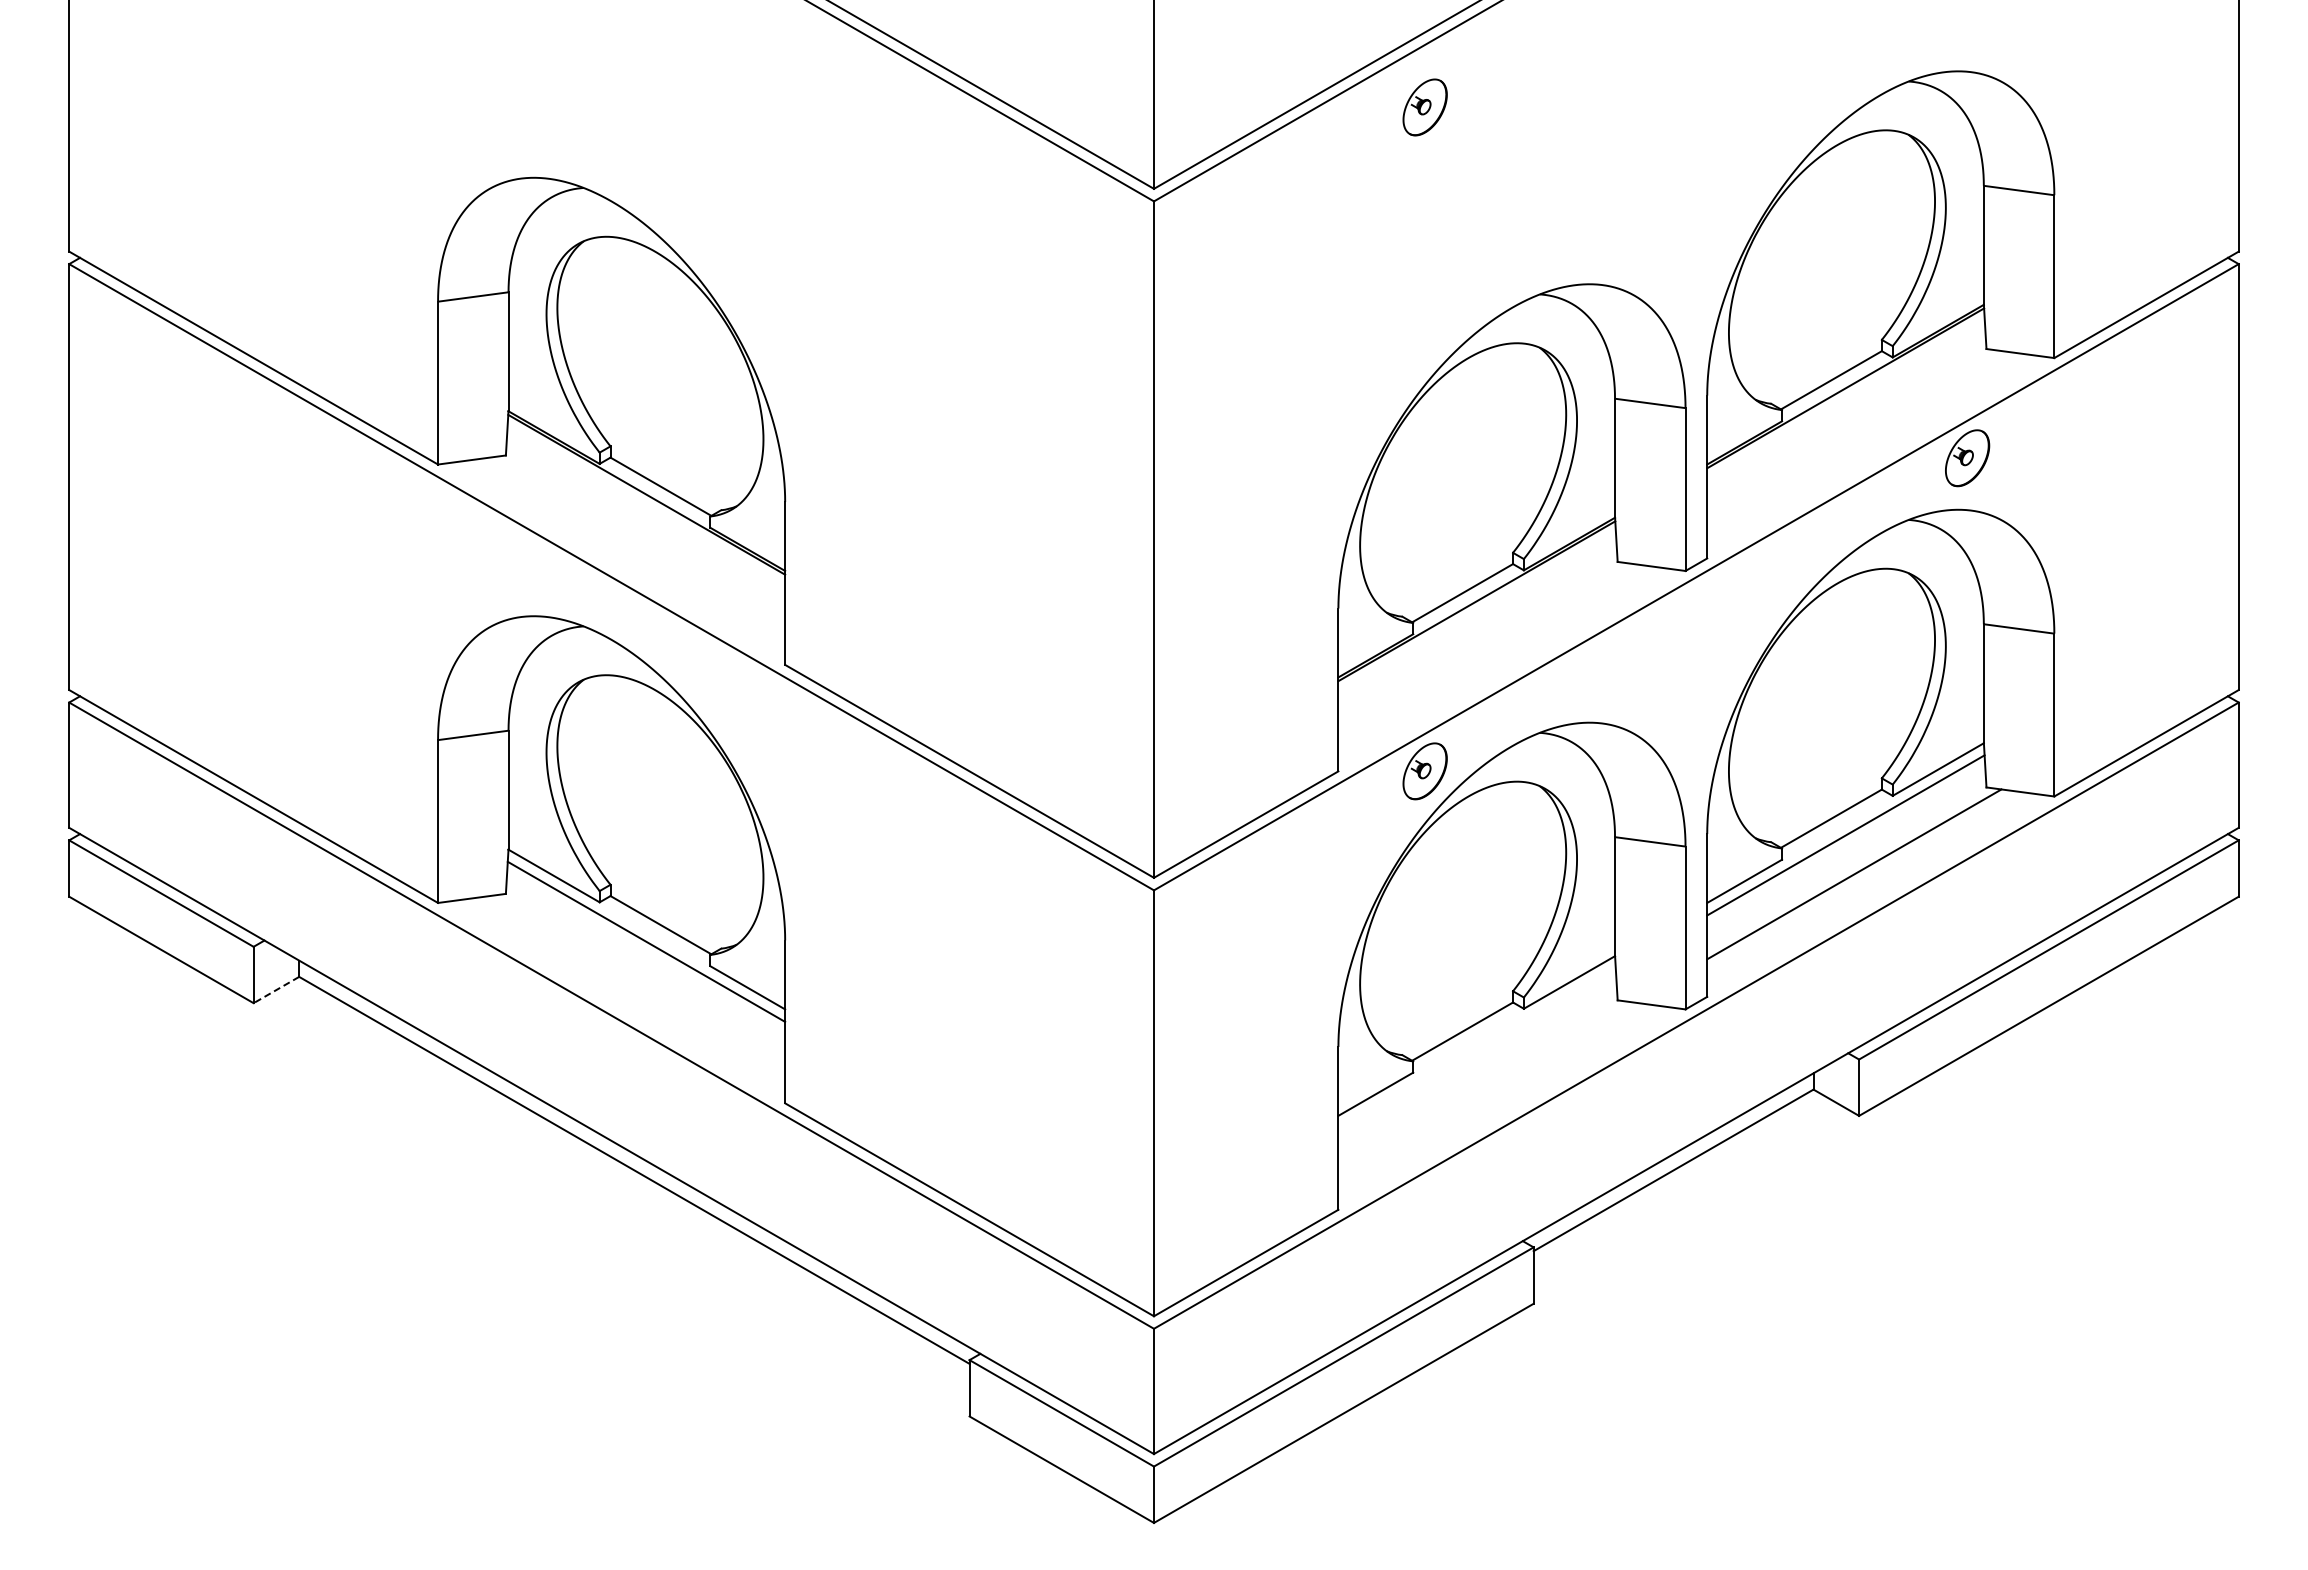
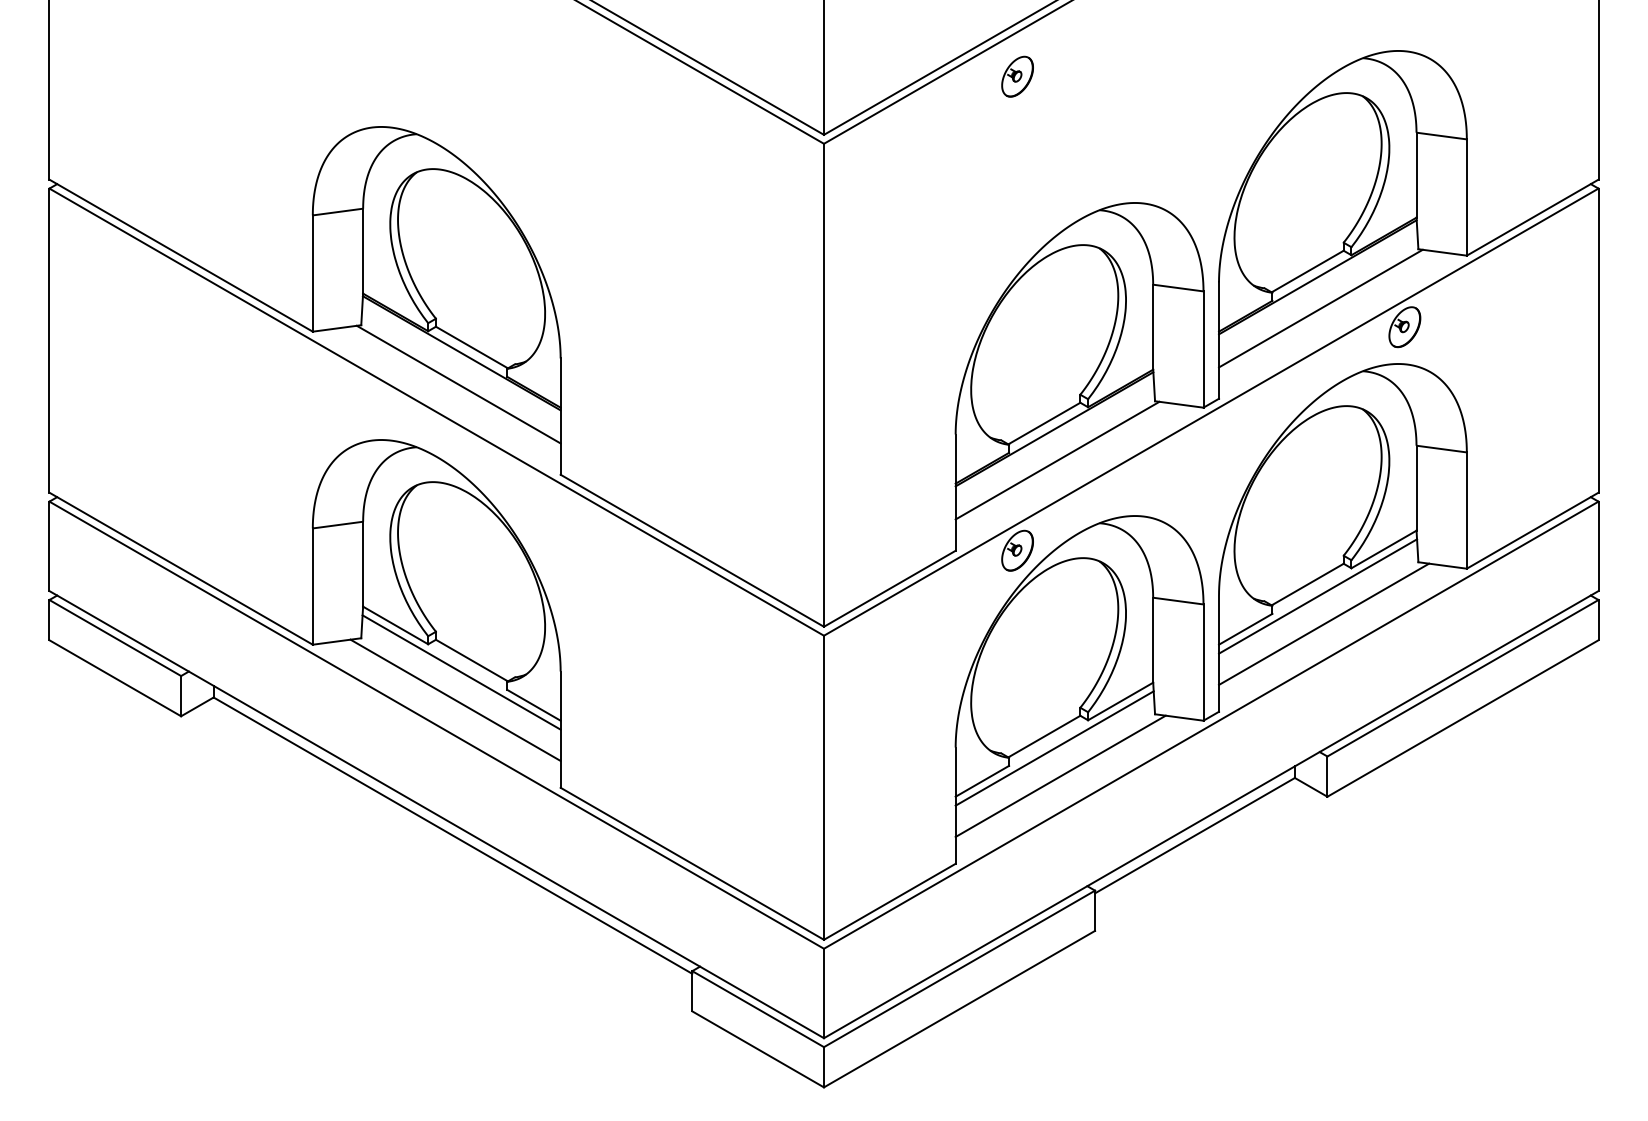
line: (1849, 431) -> (1320, 308), added
line: (642, 538) -> (458, 384), added
line: (1480, 644) -> (1057, 460), added
line: (637, 980) -> (455, 700), added
line: (276, 990) -> (197, 707), dashed -> solid
line: (1476, 1048) -> (1054, 748), added
line: (1485, 1087) -> (1060, 776), added

